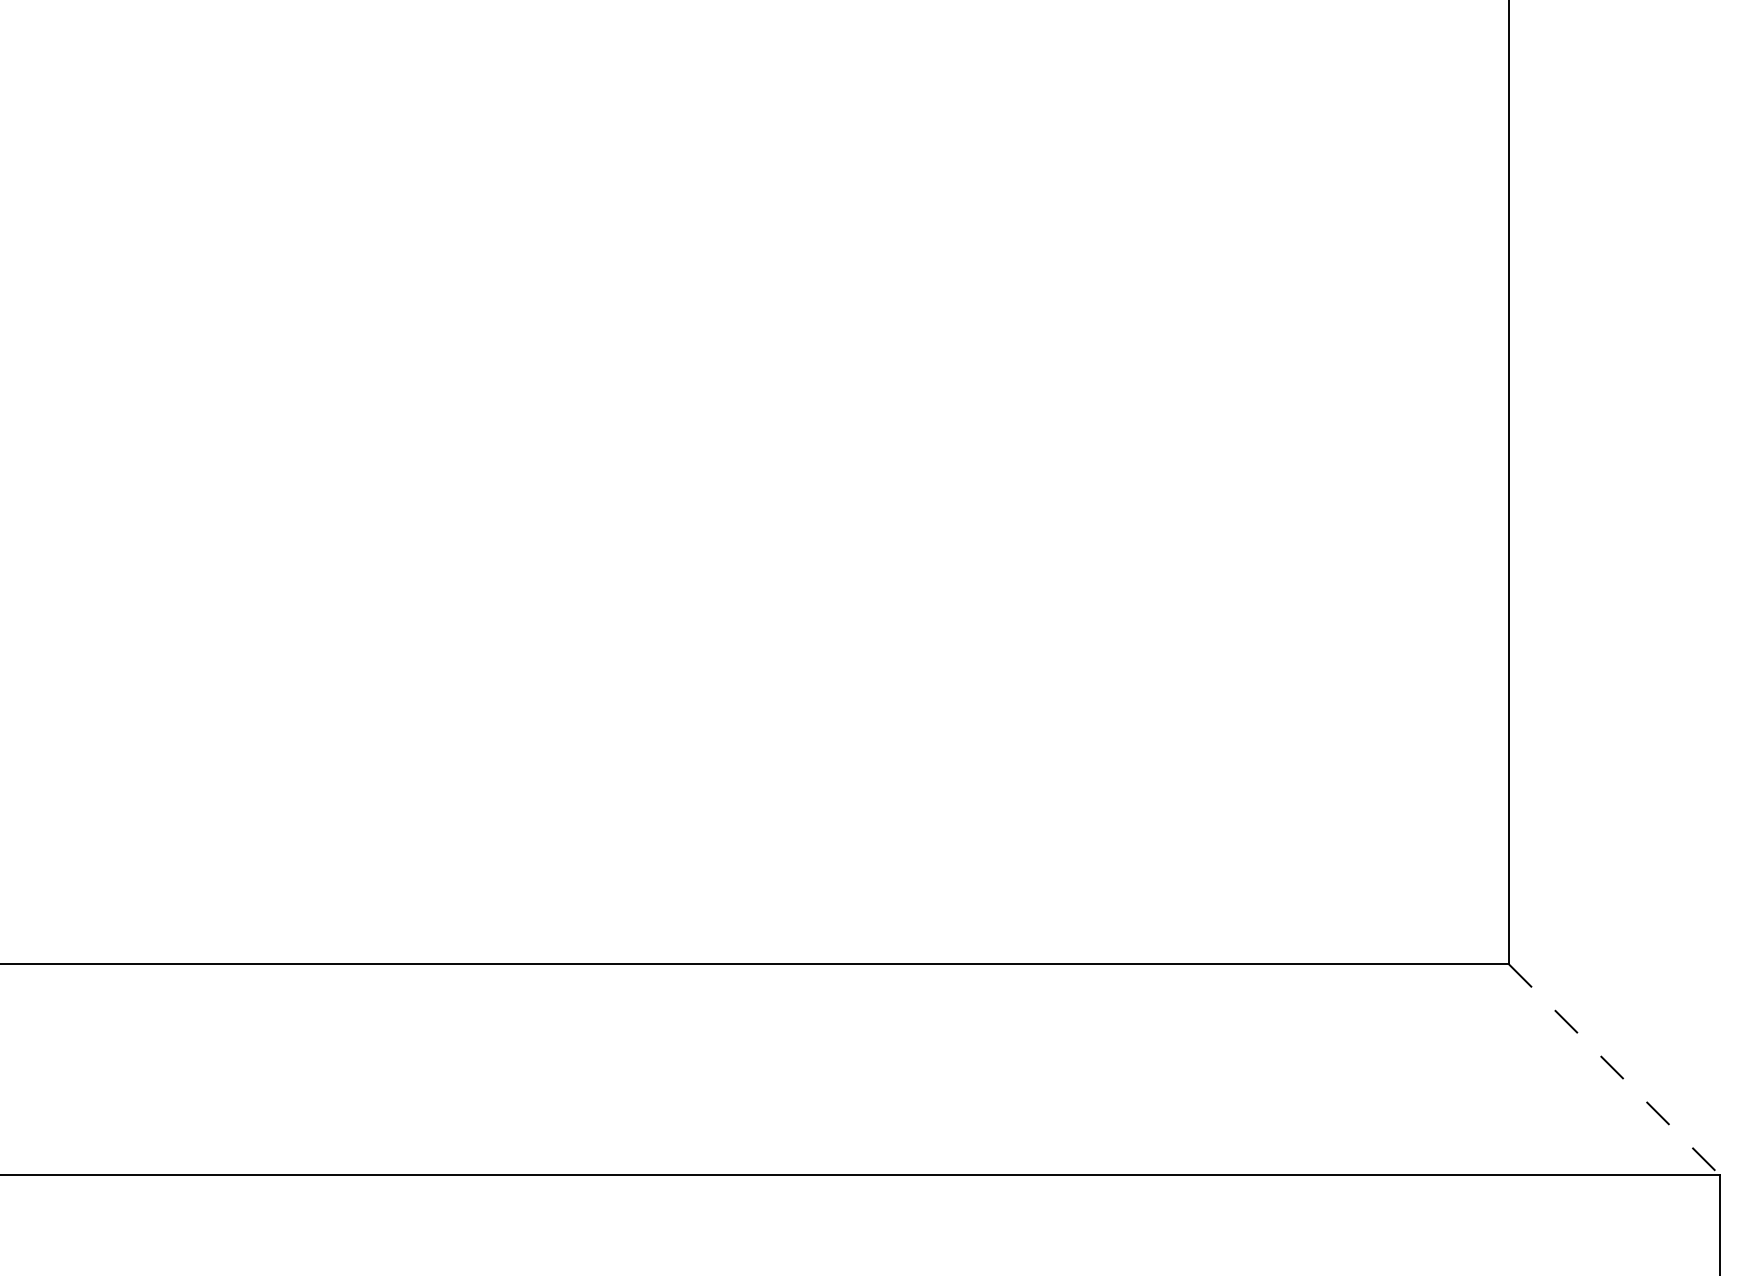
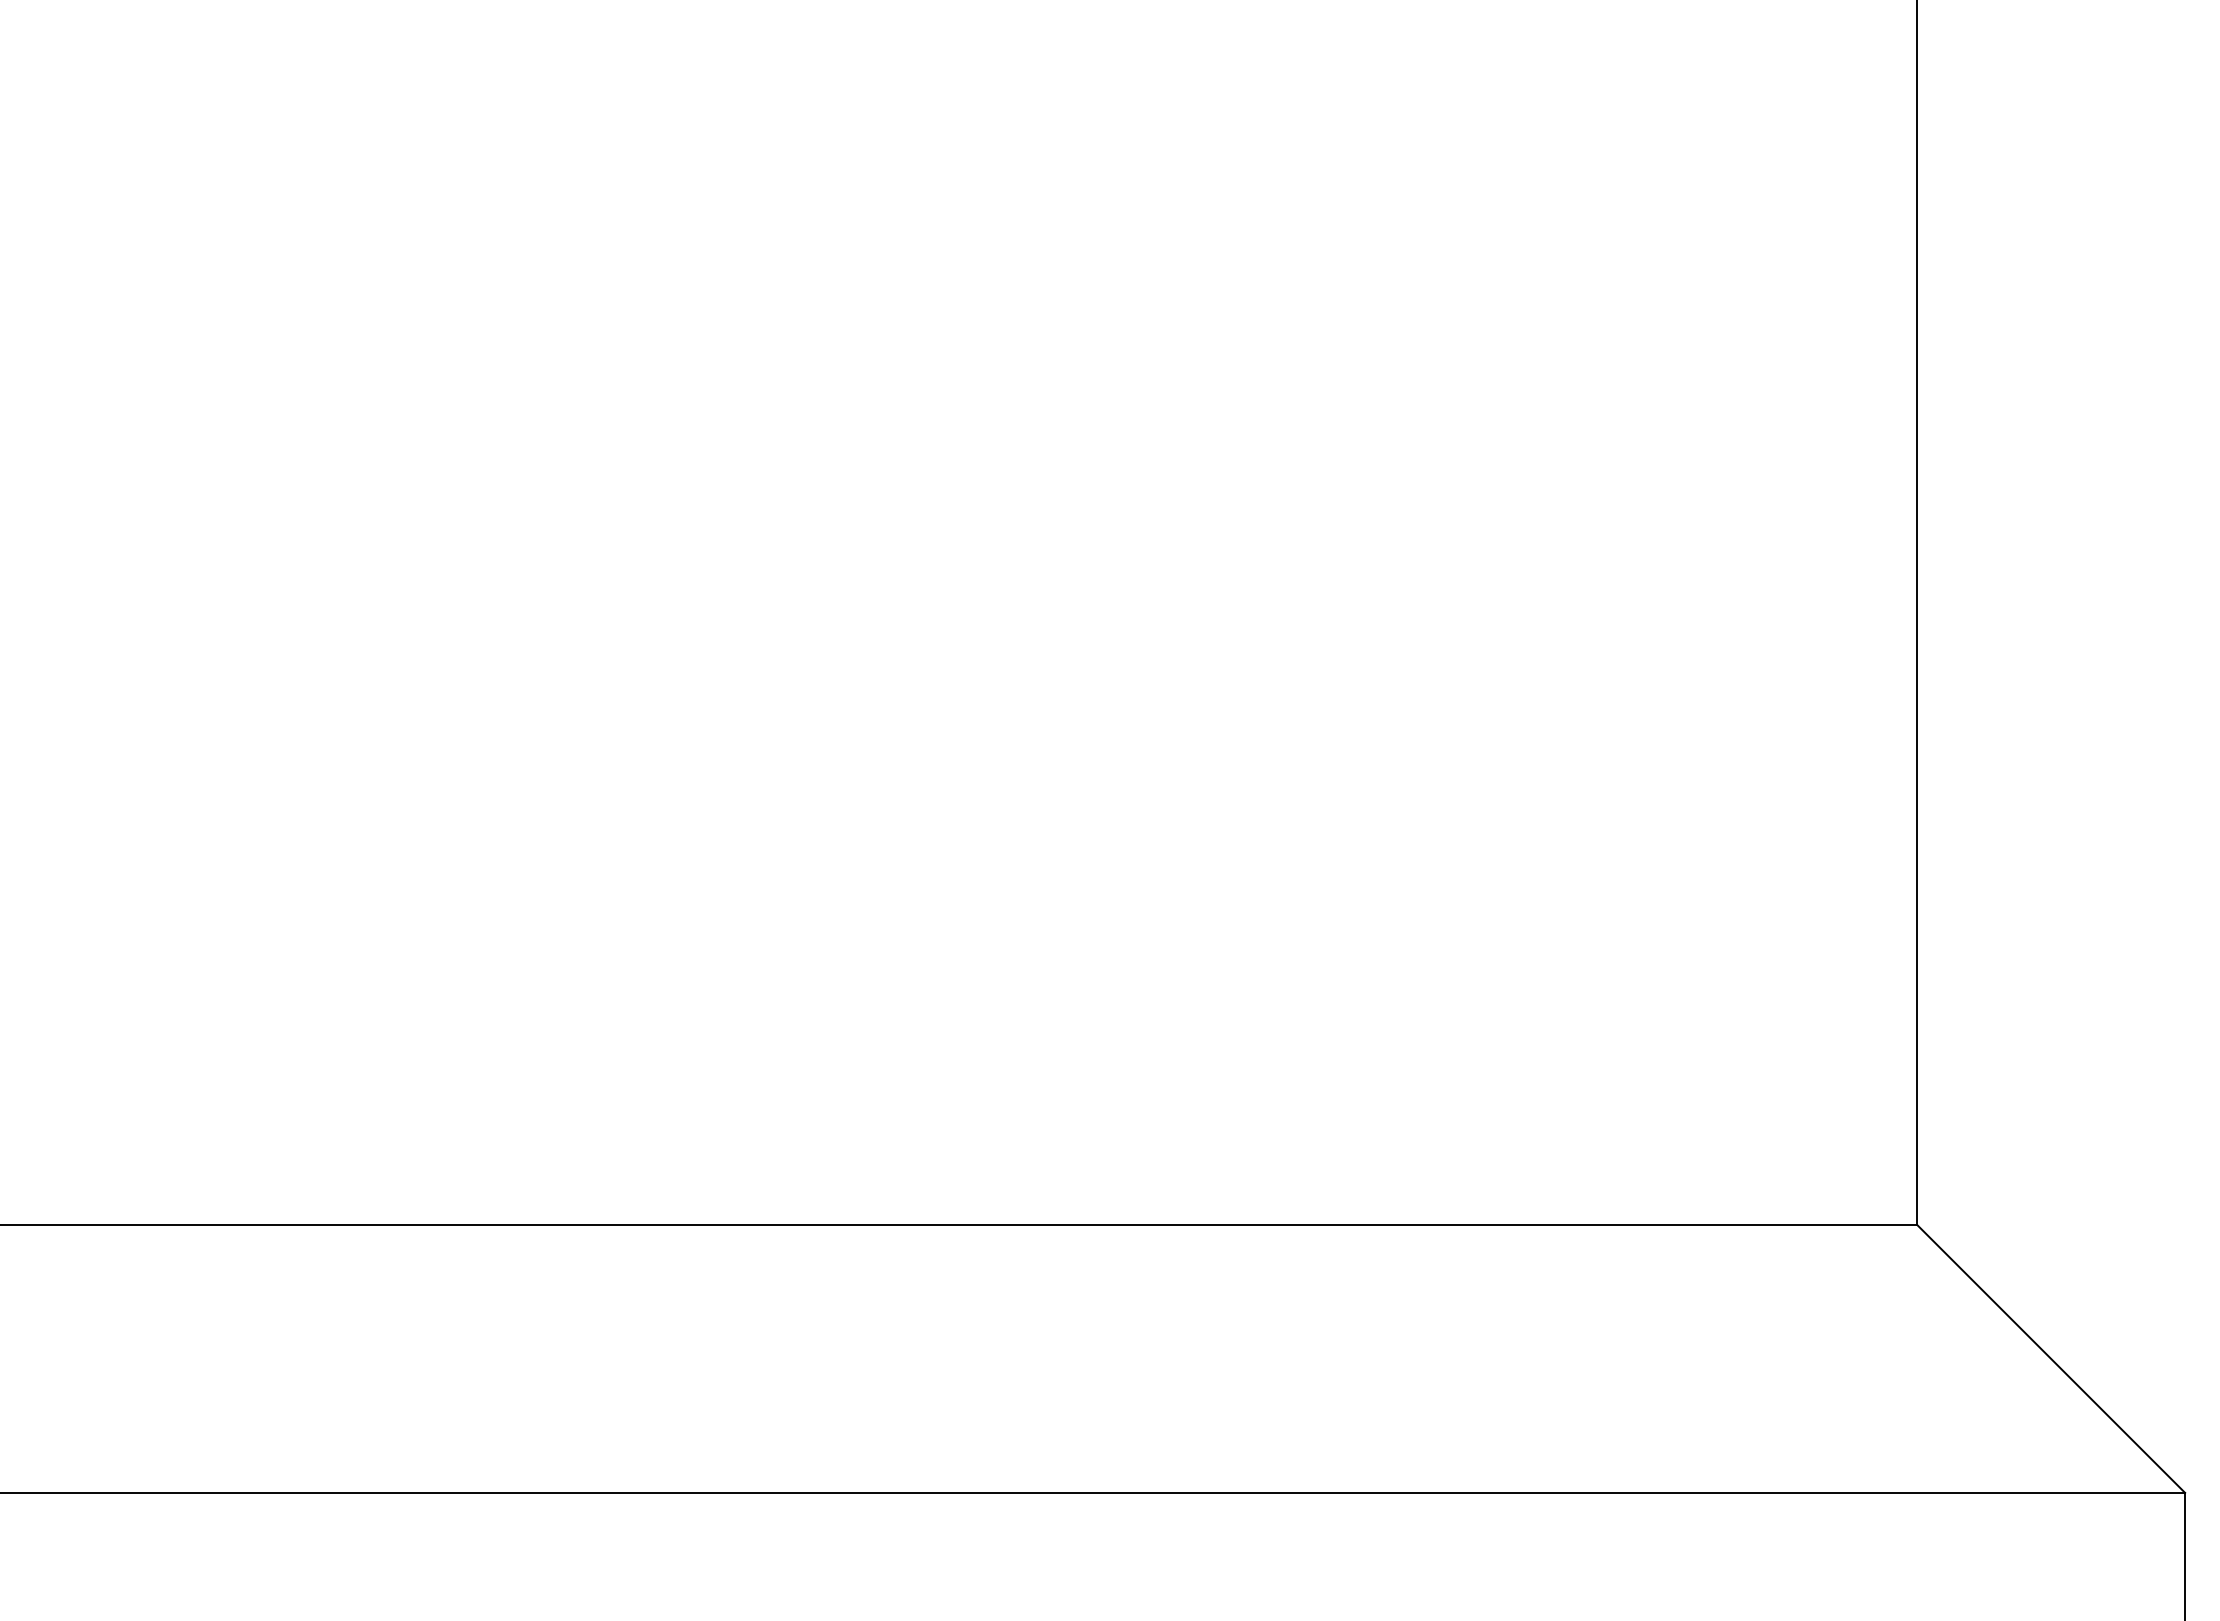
line: (1614, 1070) -> (2051, 1359), dashed -> solid

